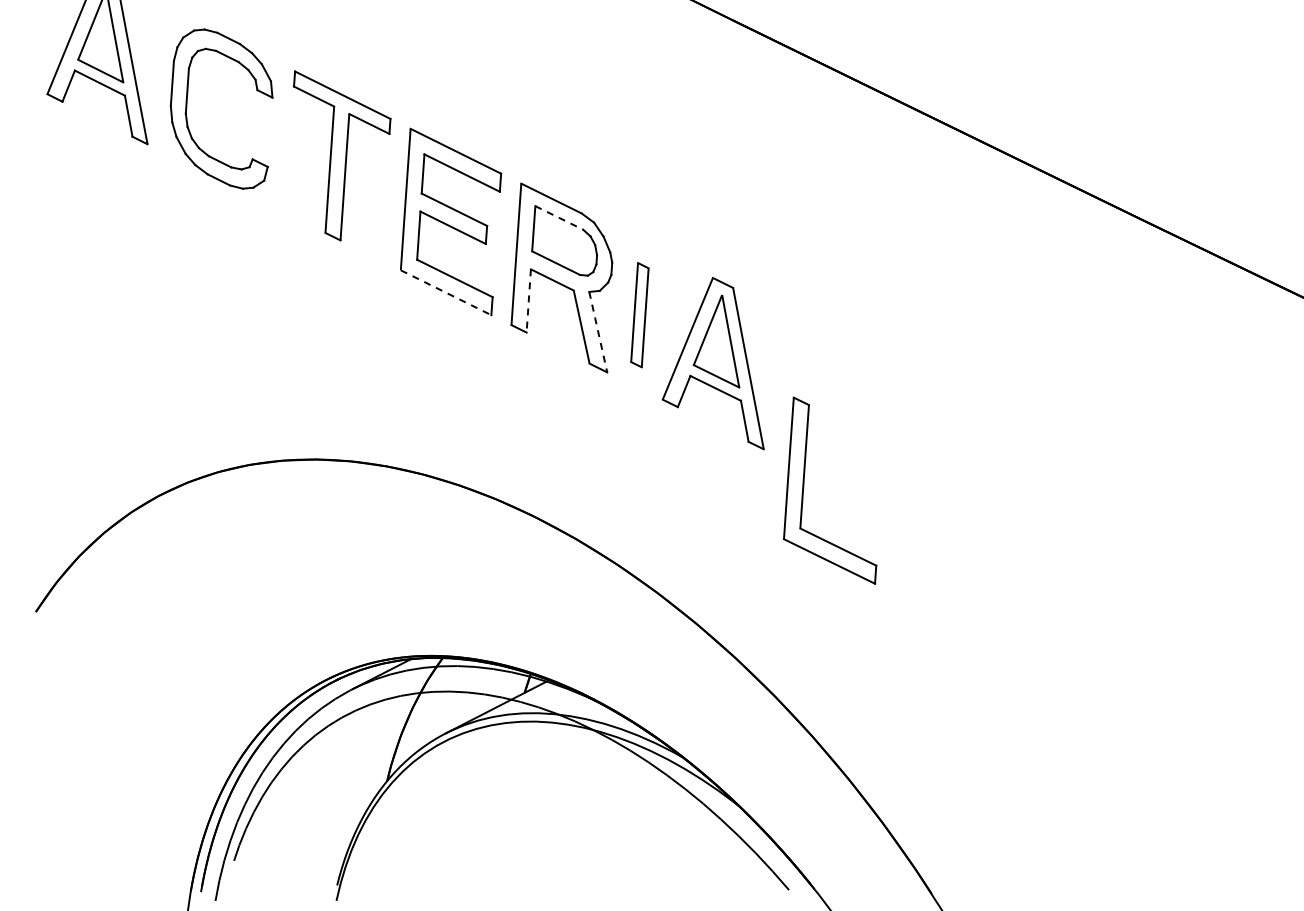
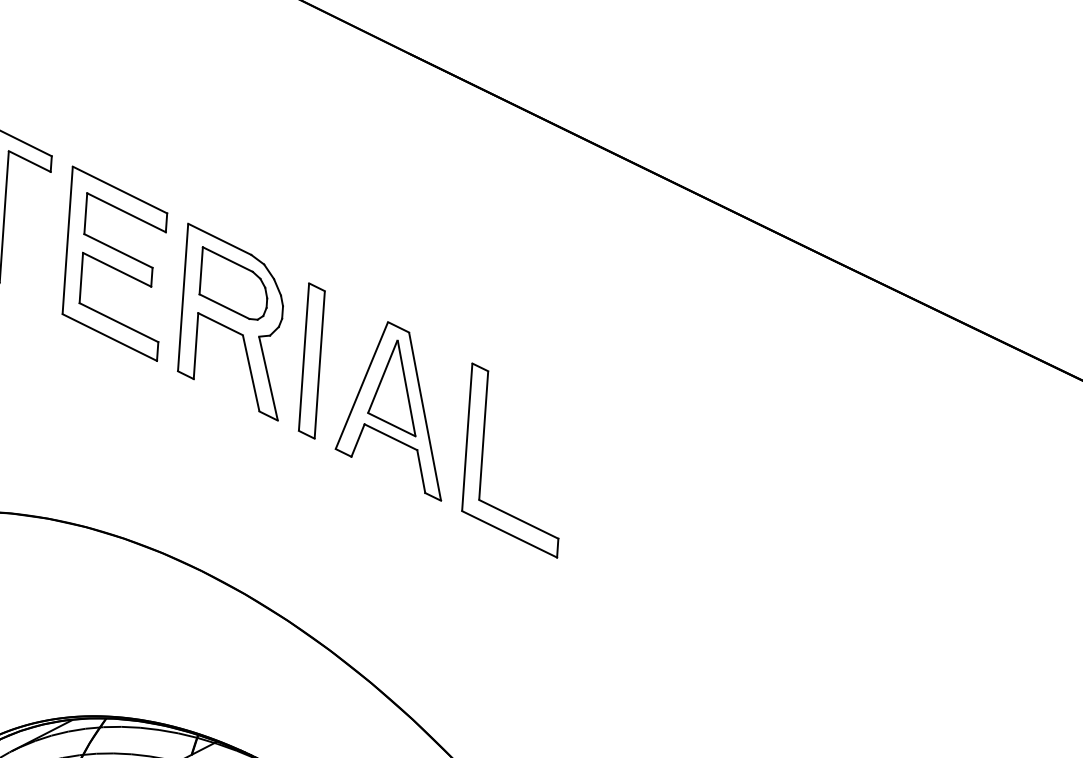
line: (559, 217) -> (228, 259), dashed -> solid
line: (446, 292) -> (110, 337), dashed -> solid
line: (528, 300) -> (195, 345), dashed -> solid
part: (639, 314) -> (311, 360), size x1.43
line: (598, 331) -> (268, 377), dashed -> solid
part: (804, 487) -> (483, 457), moved

